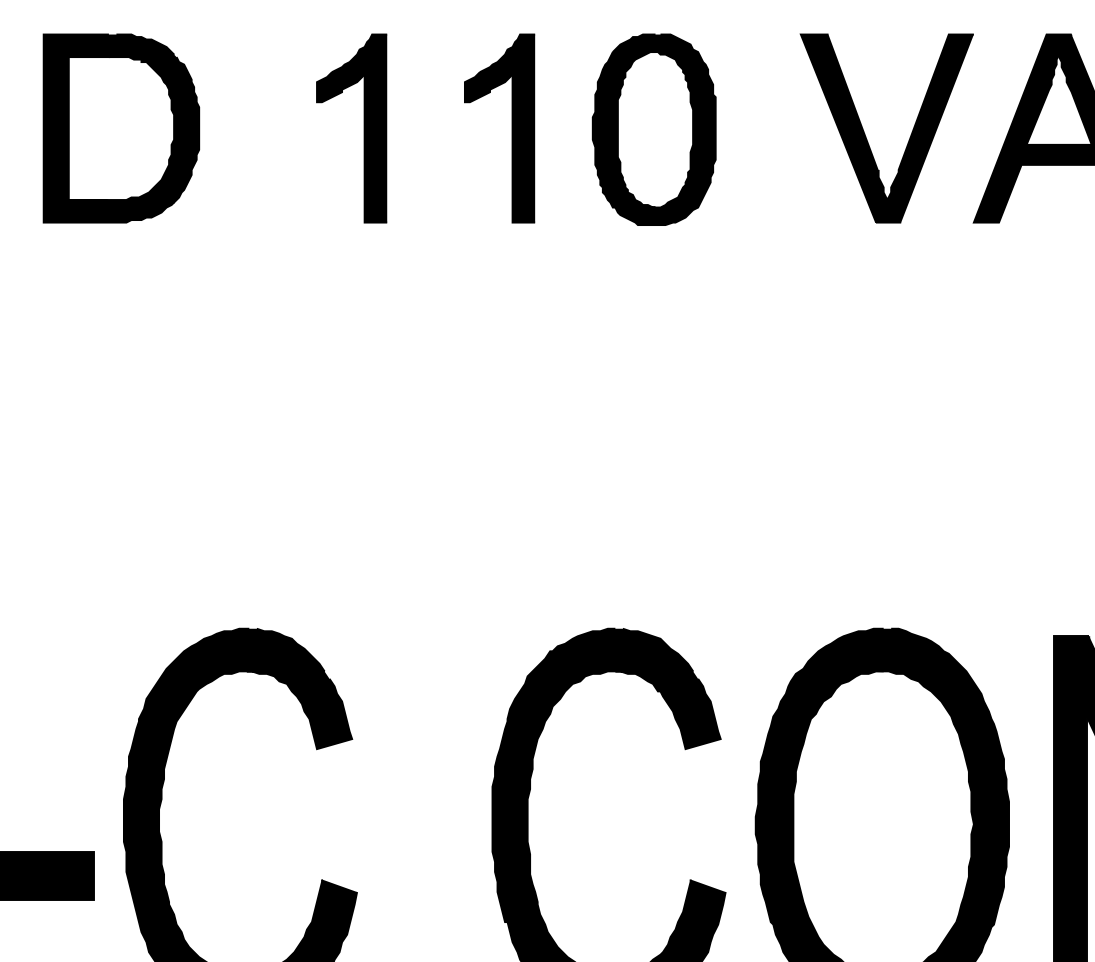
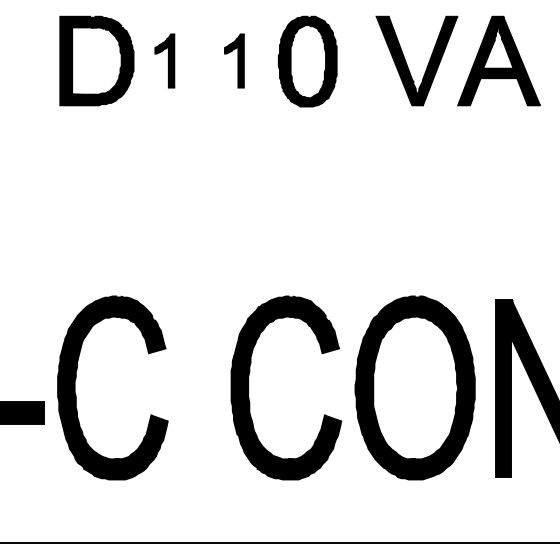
part: (120, 127) -> (96, 60), moved
part: (349, 127) -> (164, 60), size x0.6
part: (498, 127) -> (234, 60), size x0.6

